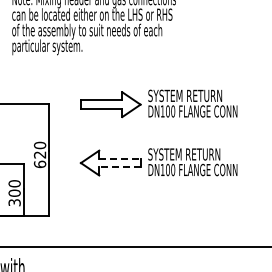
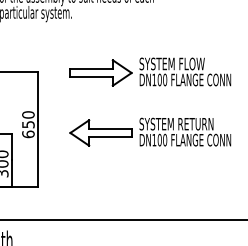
text: (205, 95) -> (198, 63), SYSTEM RETURN -> SYSTEM FLOW
text: (39, 154) -> (27, 124), 620 -> 650
line: (119, 158) -> (109, 128), dashed -> solid
line: (119, 167) -> (109, 137), dashed -> solid

